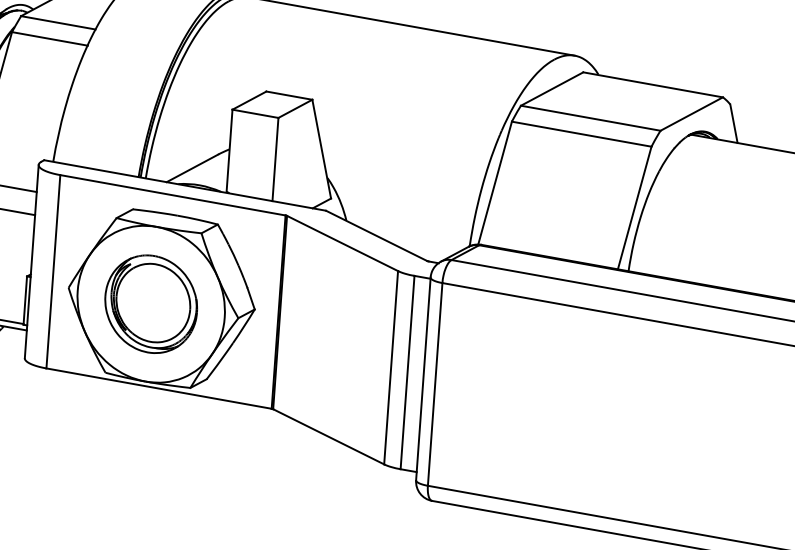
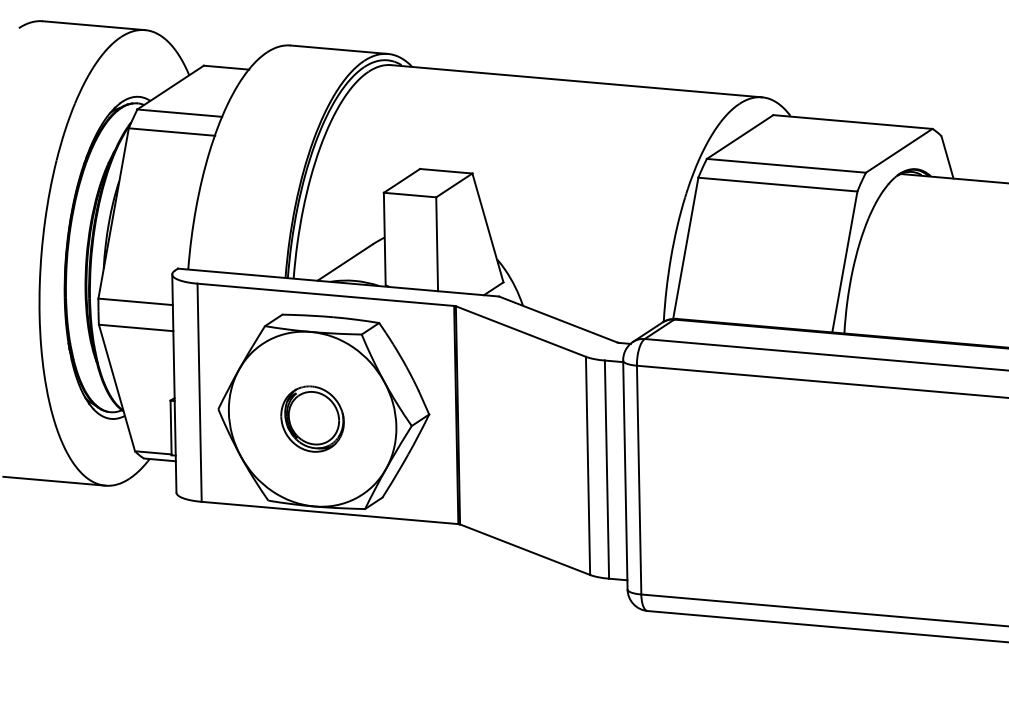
part: (151, 303) -> (312, 418), size x0.6

